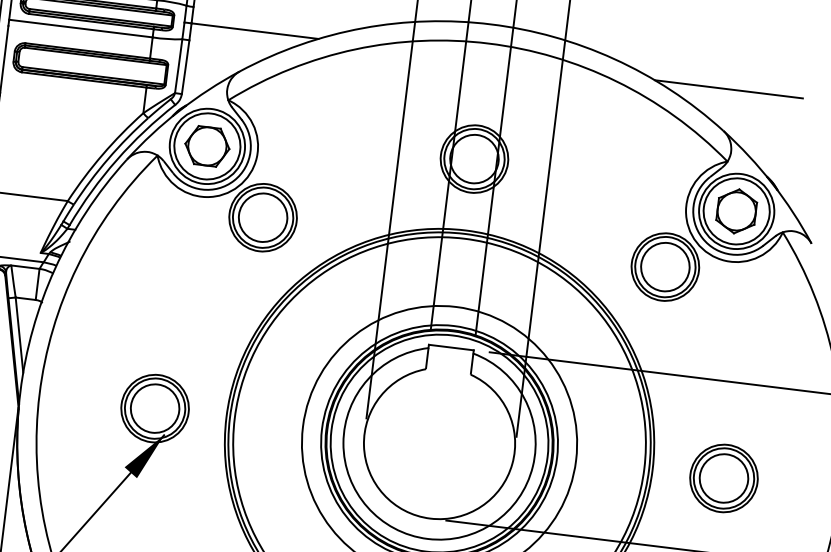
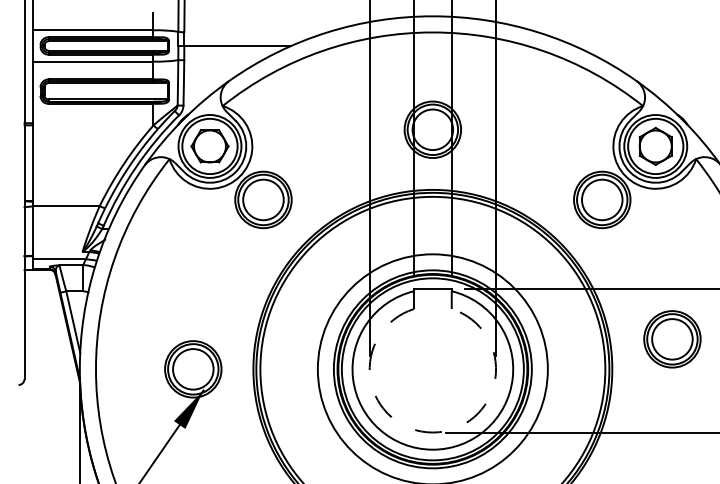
line: (728, 88) -> (636, 45), removed
part: (724, 478) -> (672, 339), moved
arc: (429, 518) -> (432, 432), solid -> dashed

